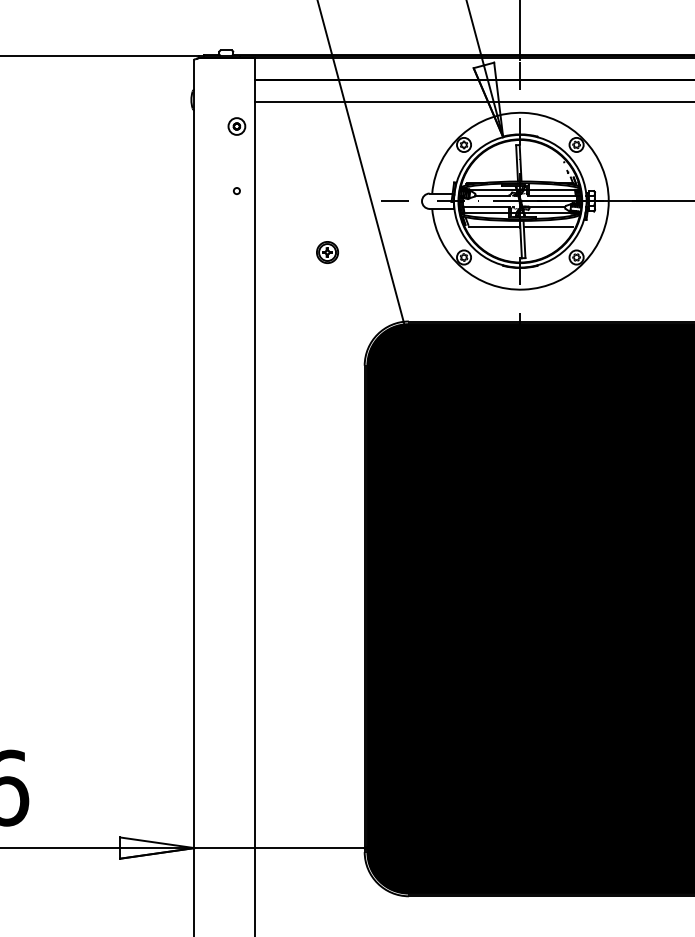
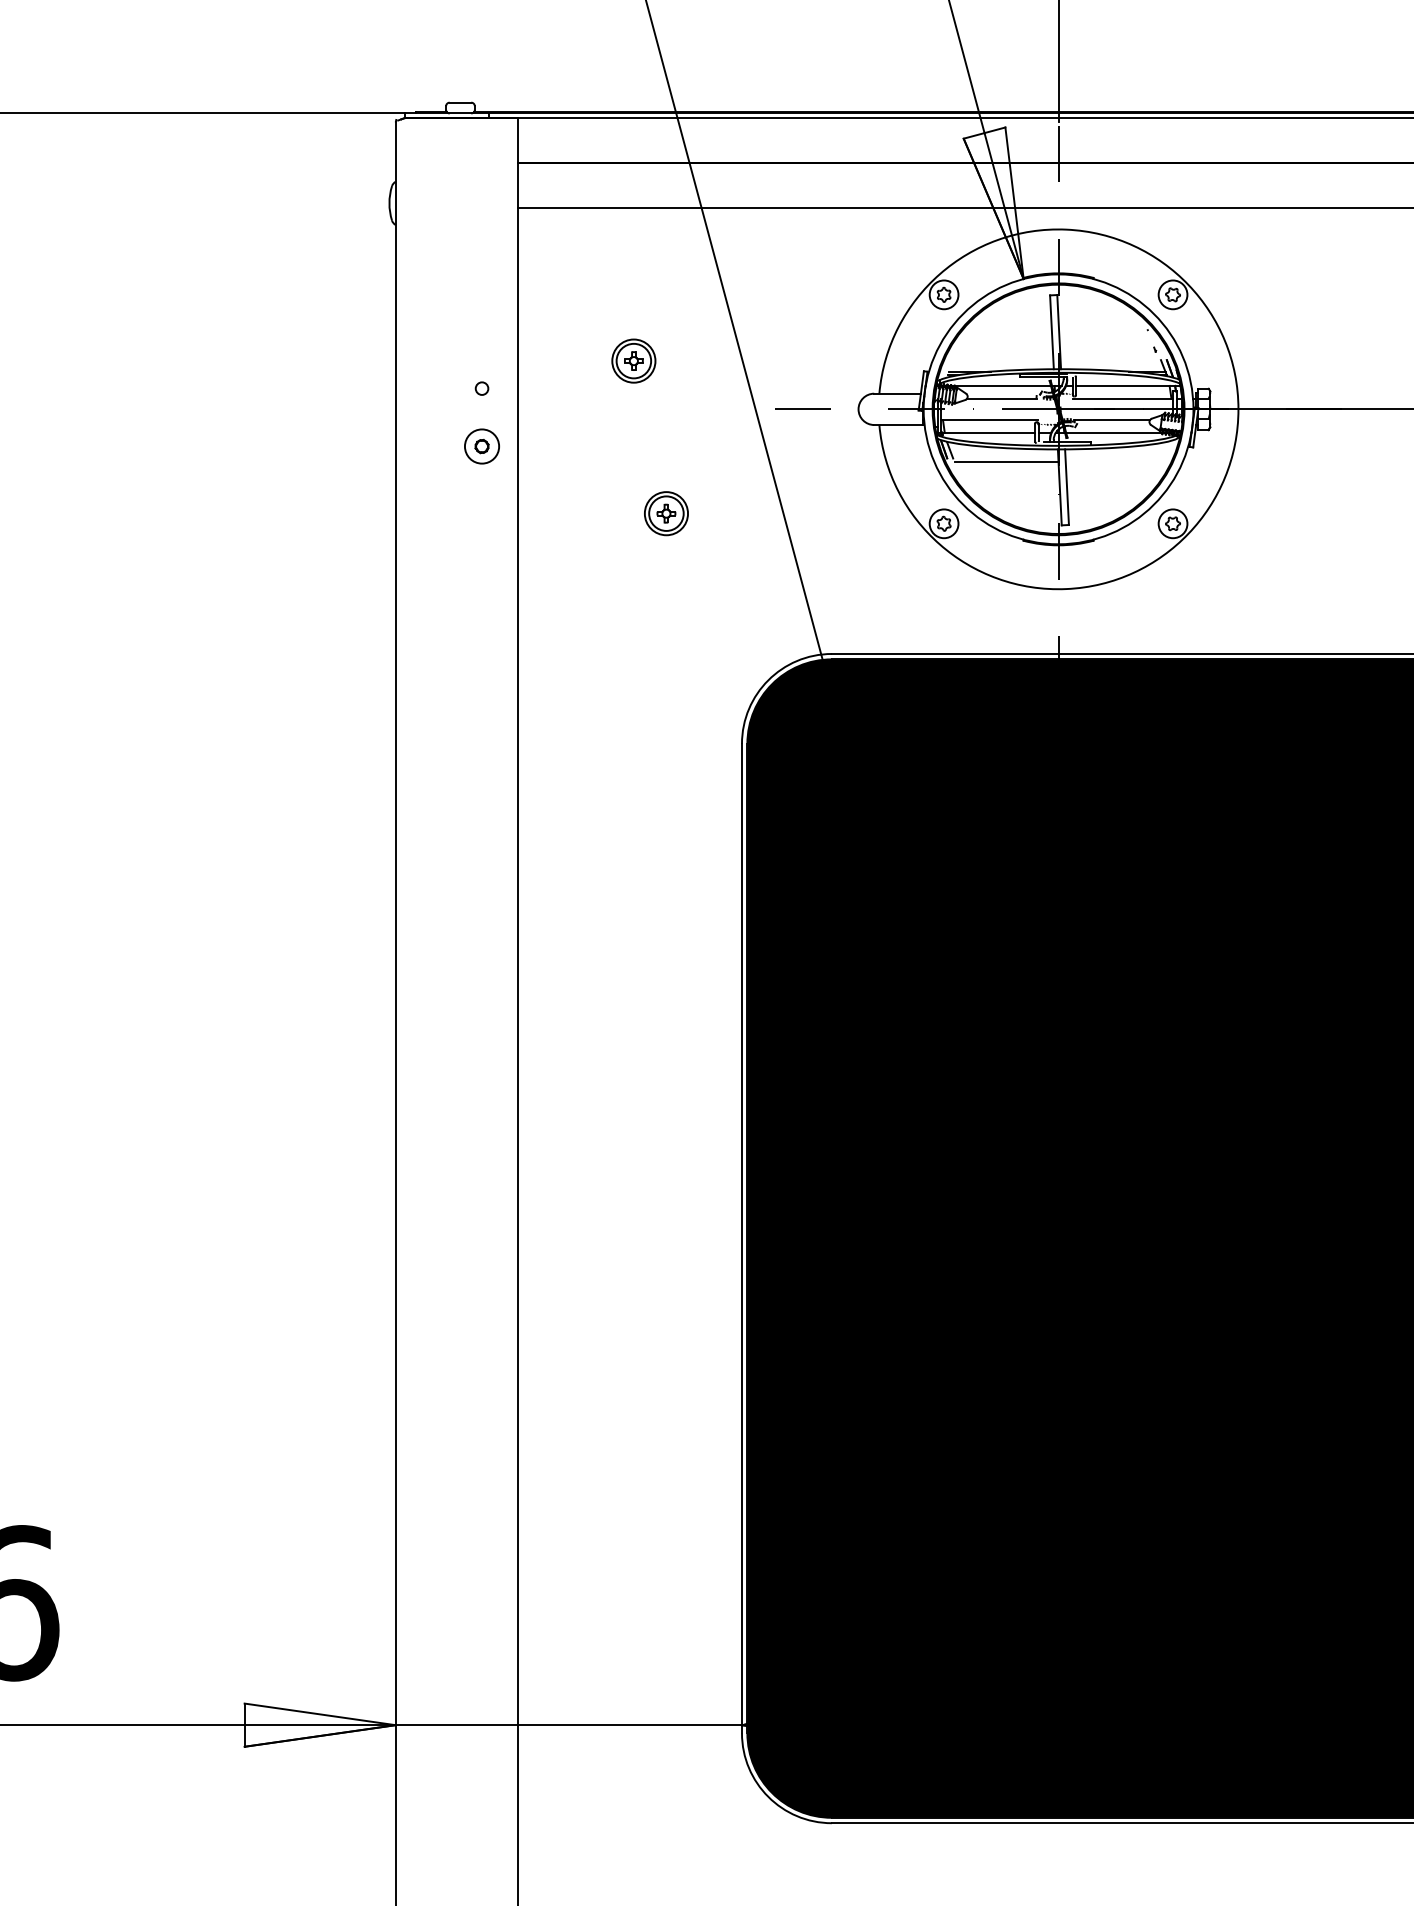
part: (236, 126) -> (481, 446), moved
part: (311, 177) -> (633, 361), added
line: (547, 226) -> (1113, 460), removed

